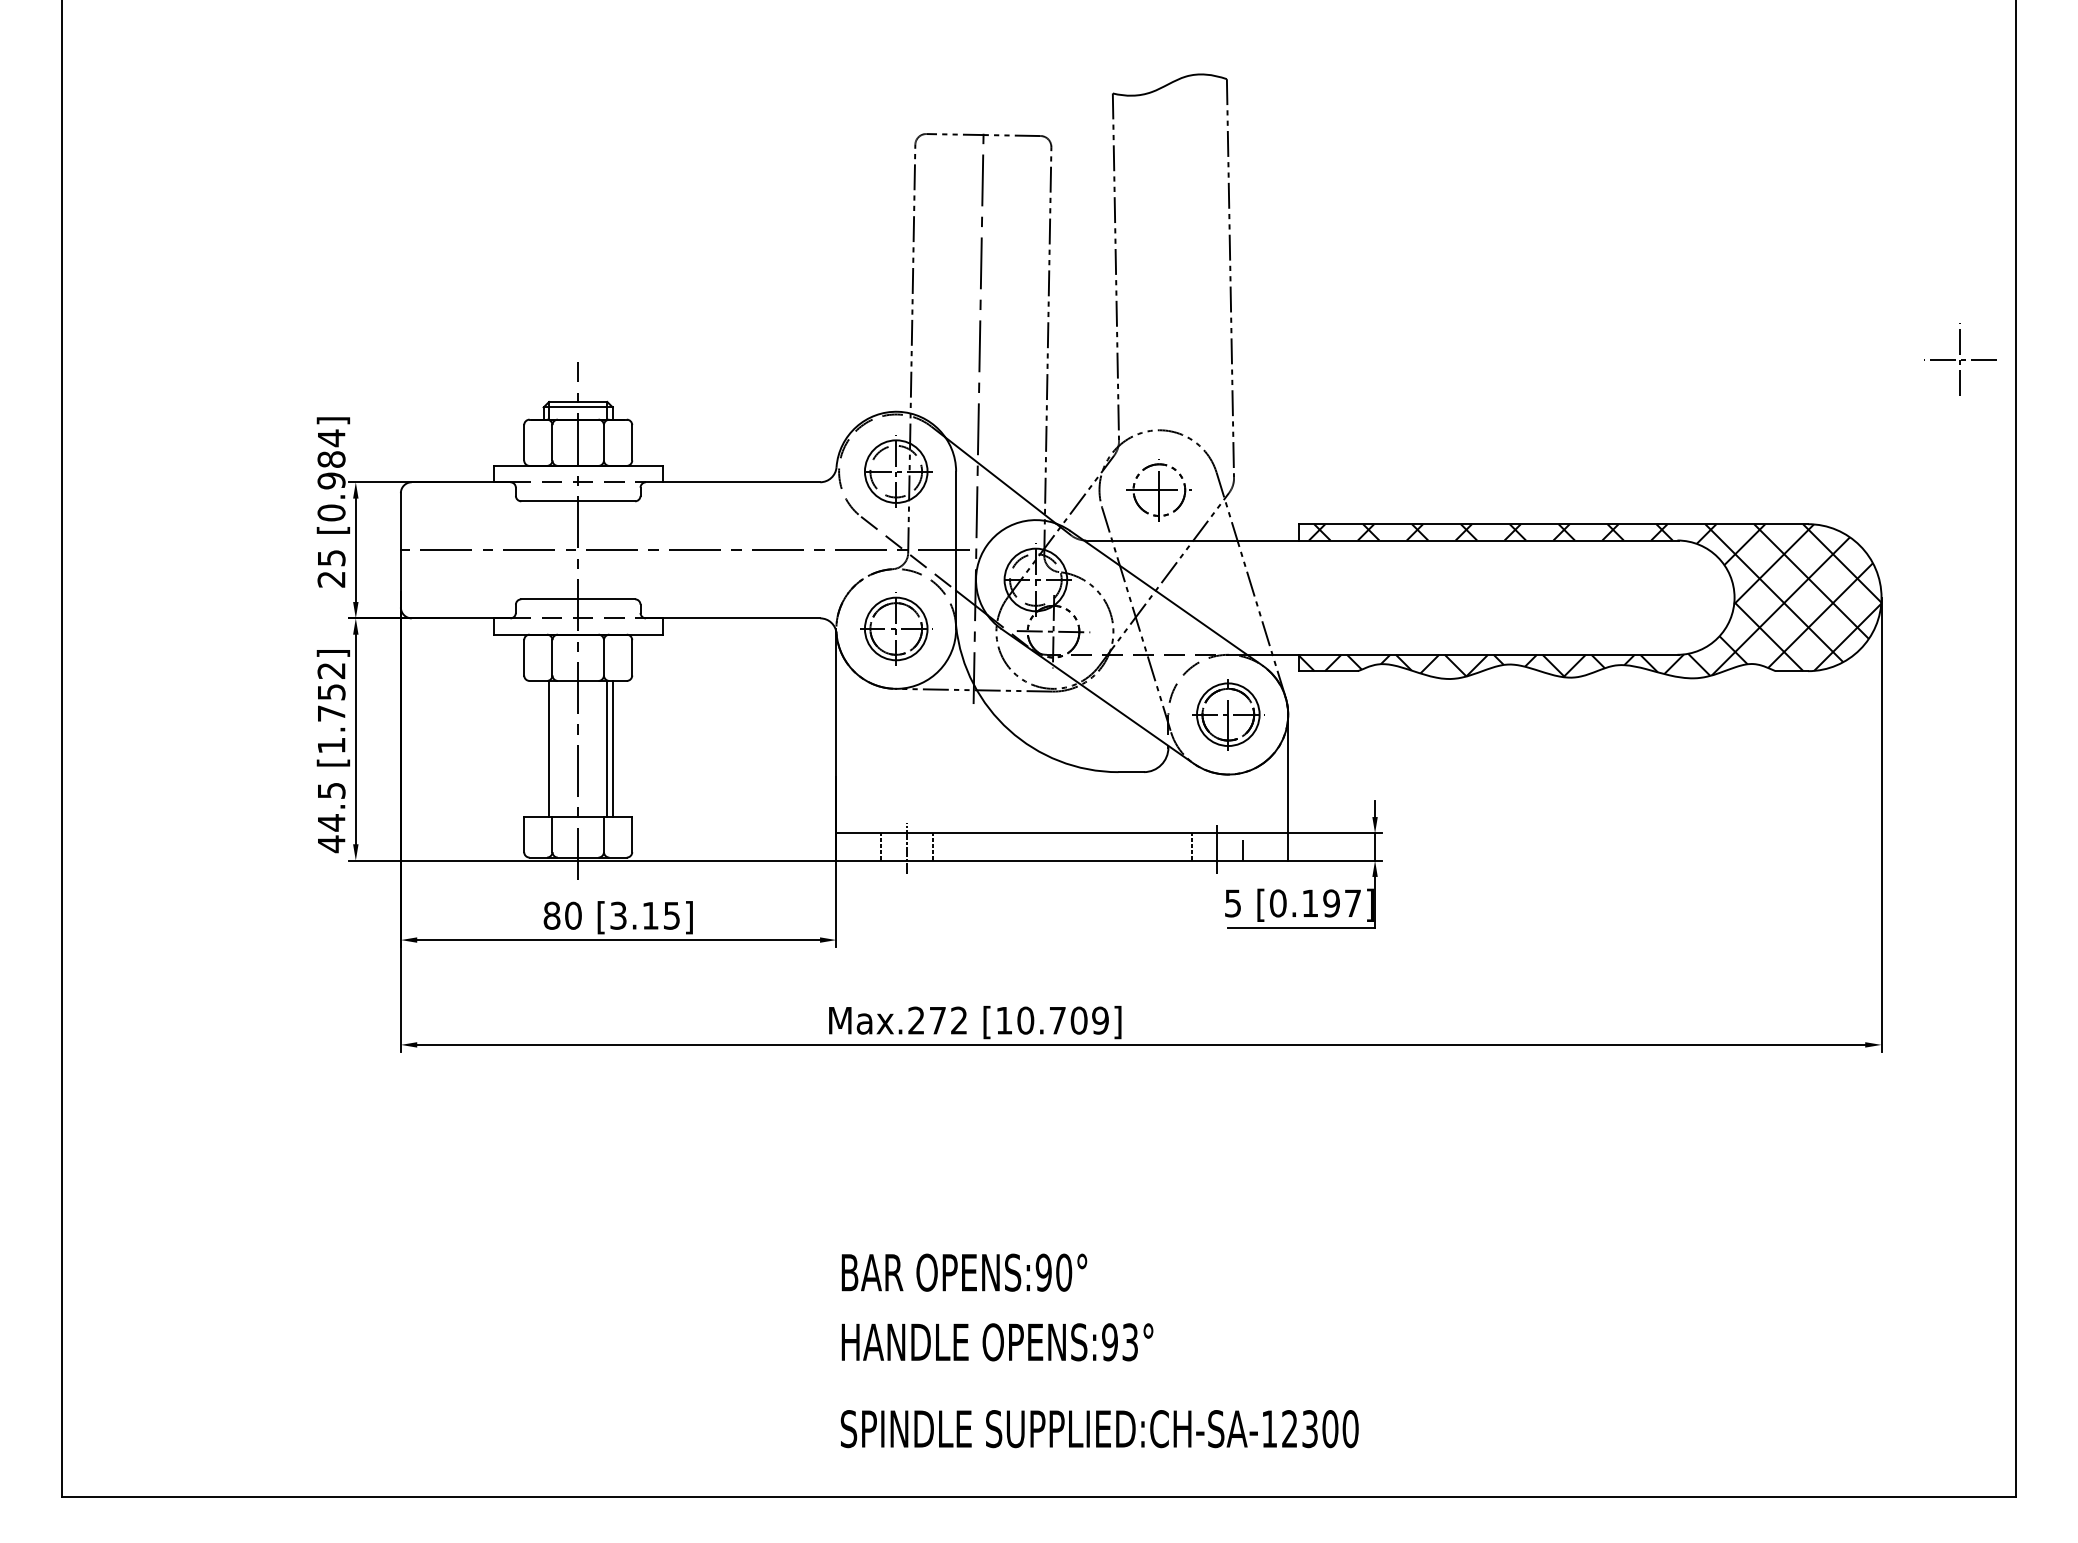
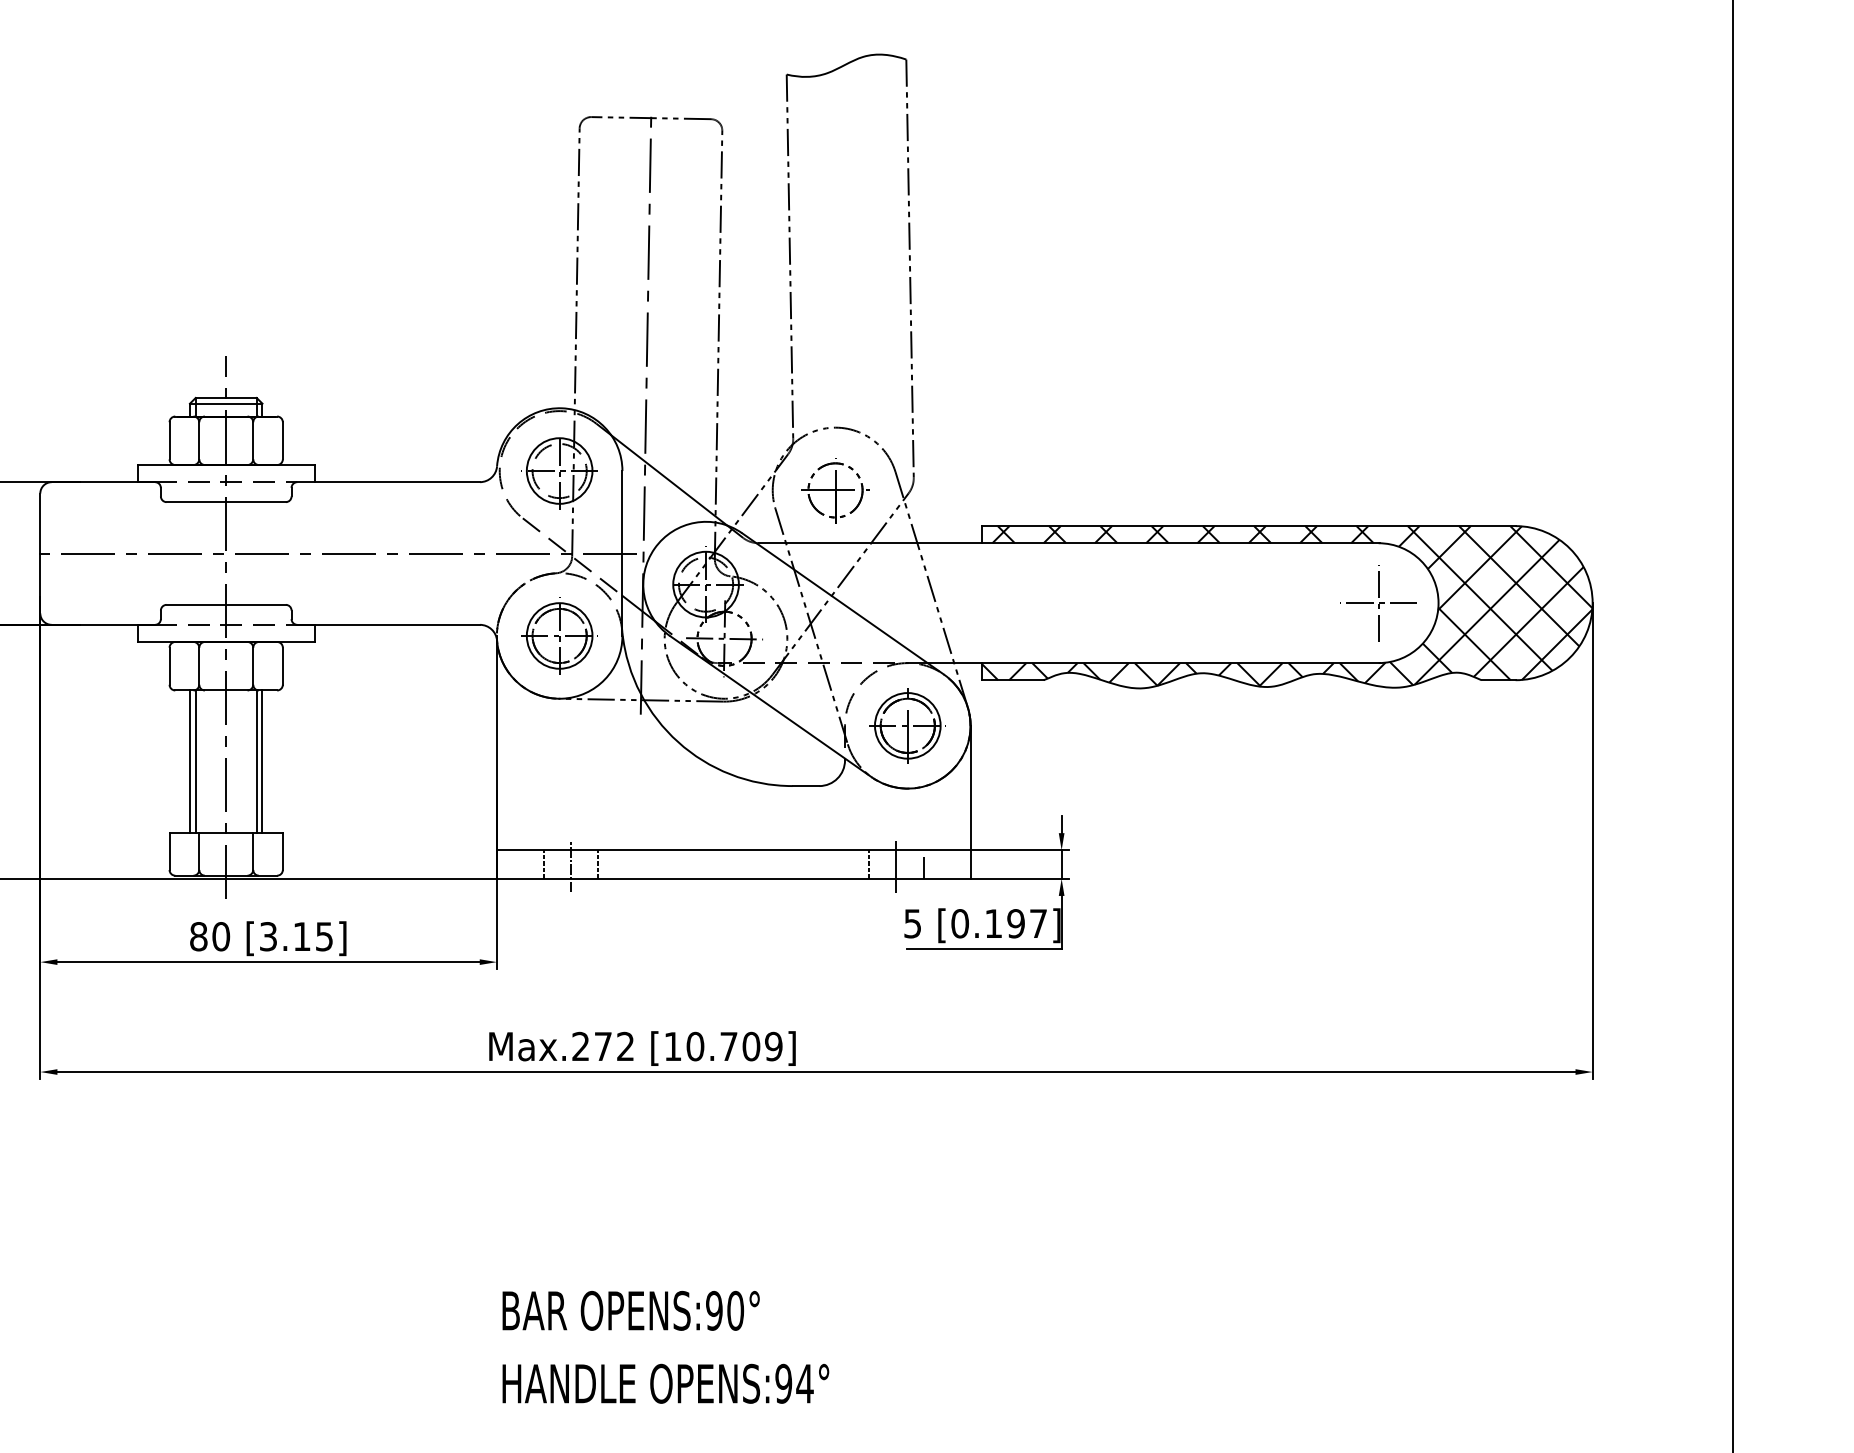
part: (1960, 359) -> (1378, 602), moved
line: (543, 748) -> (189, 761), added
text: (1129, 1342) -> (804, 1384), OPENS:93° -> OPENS:94°

